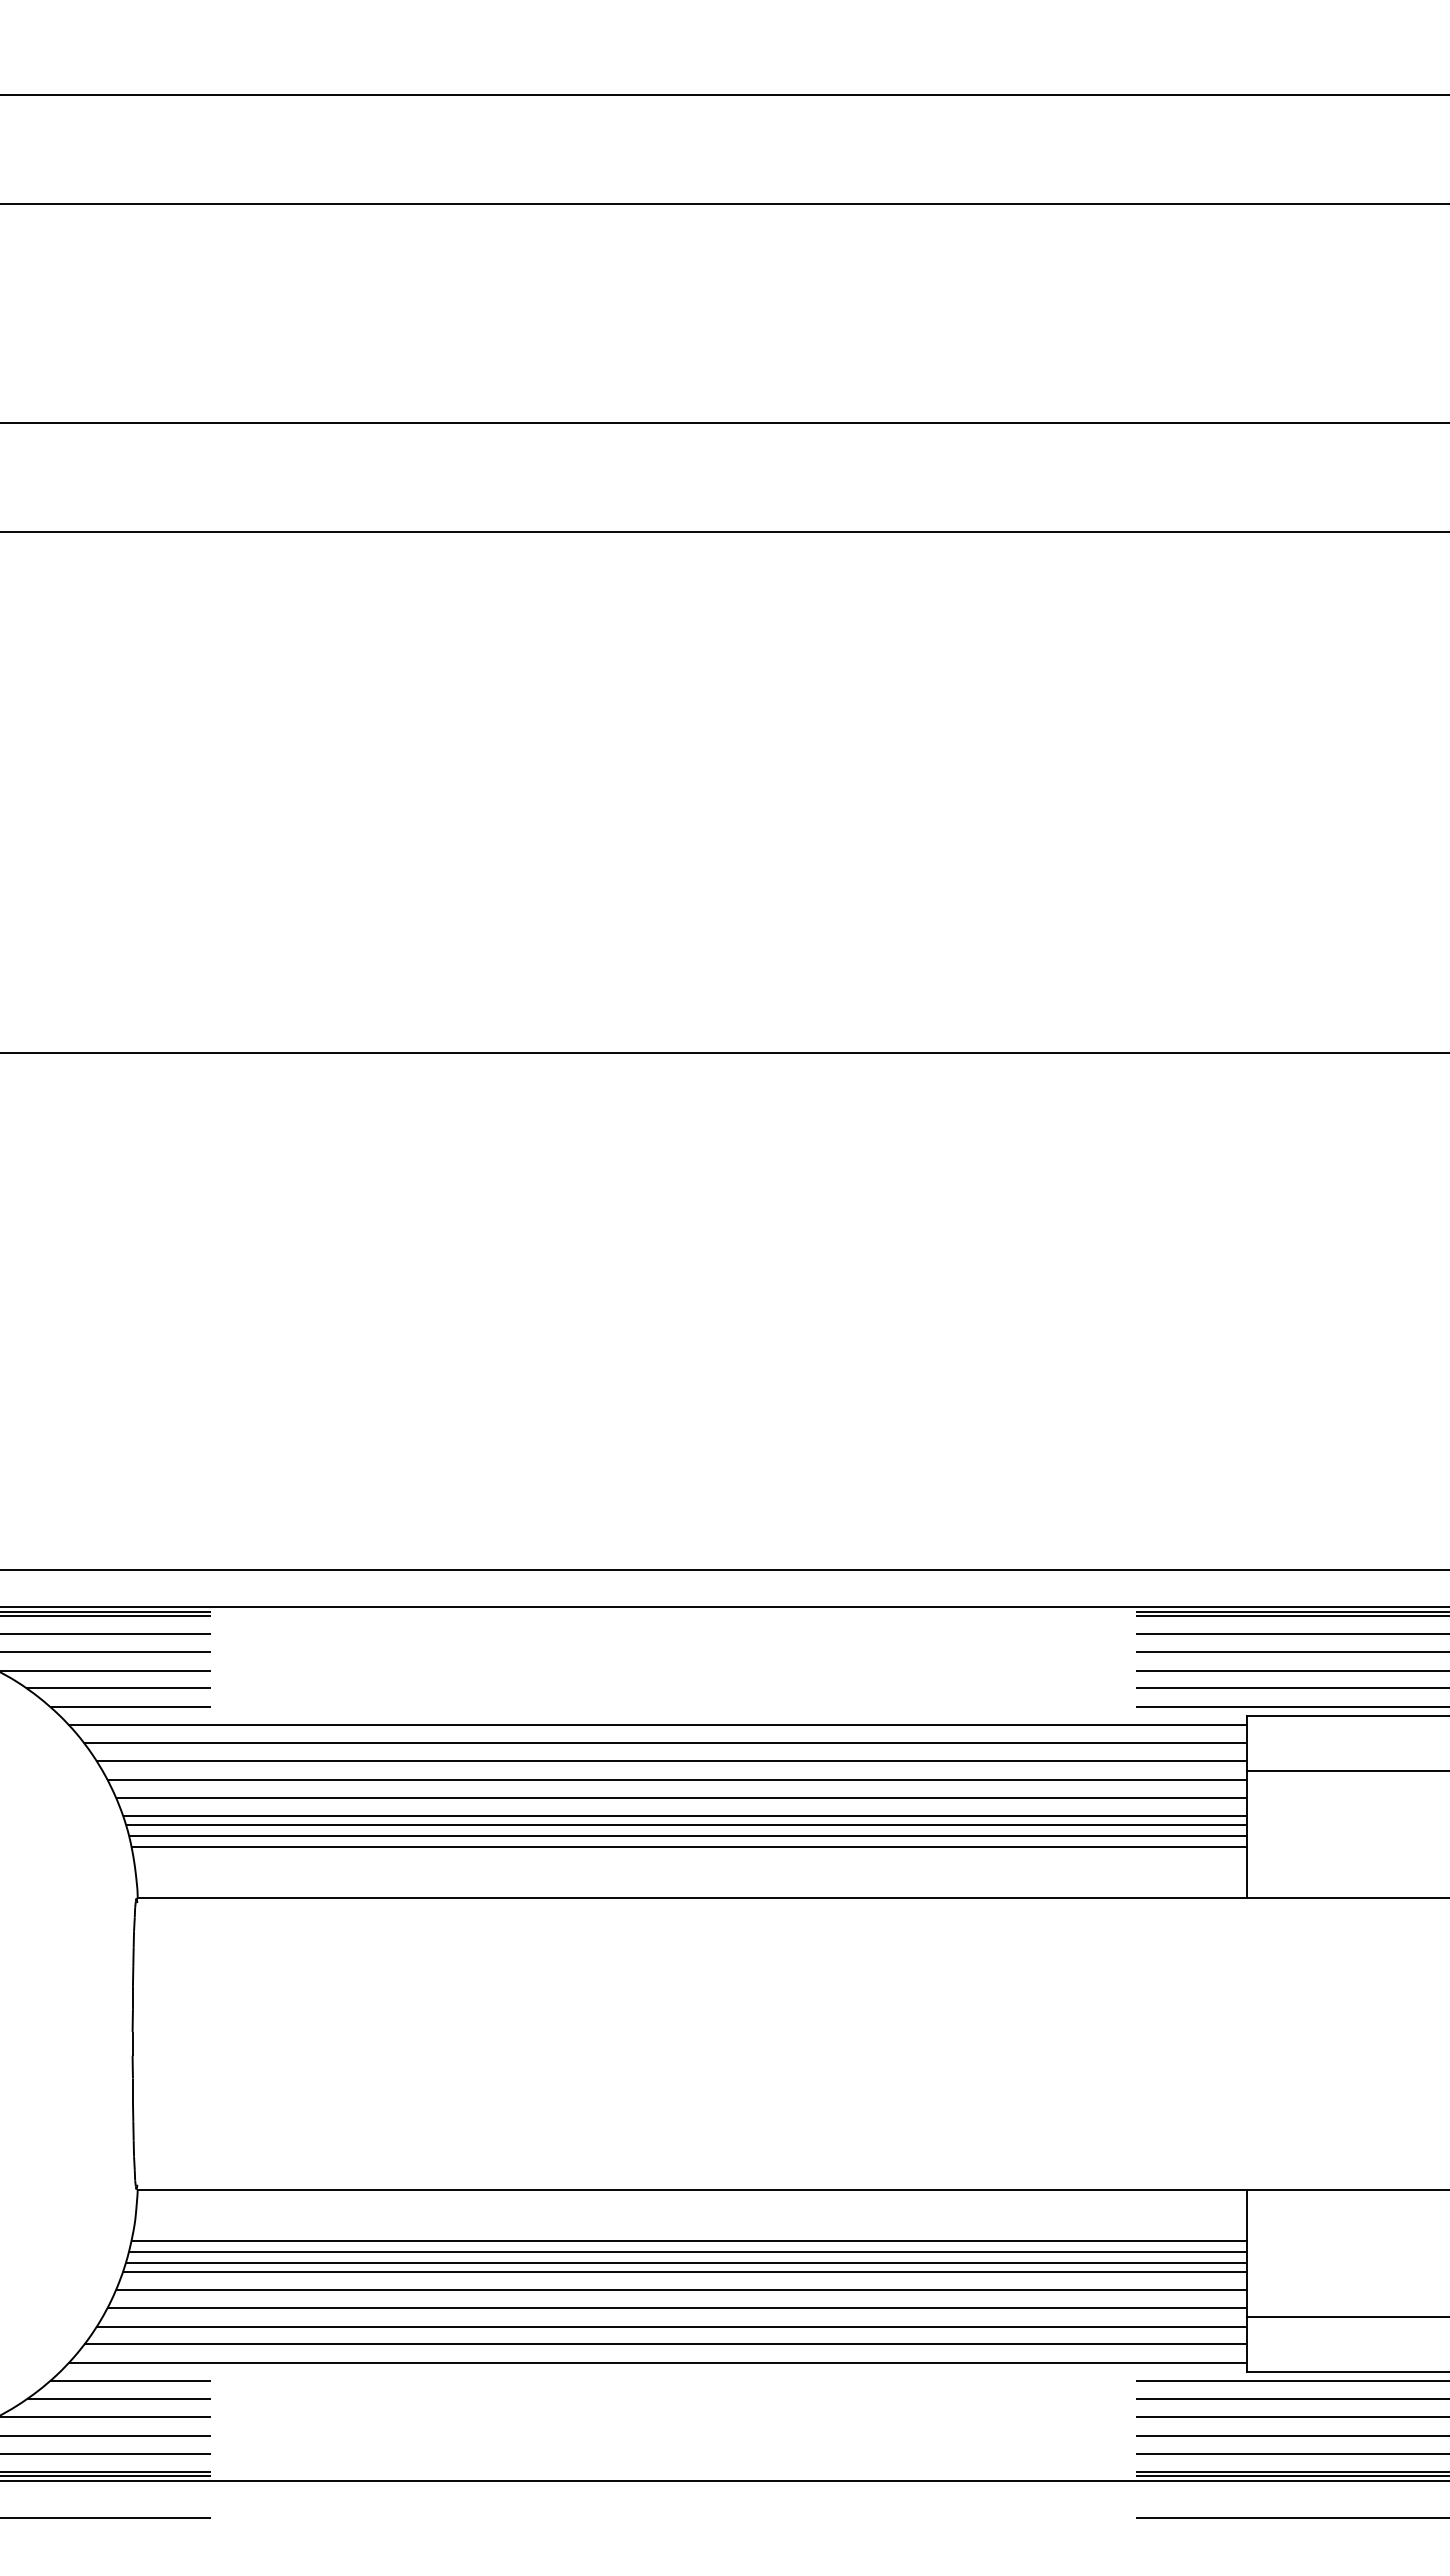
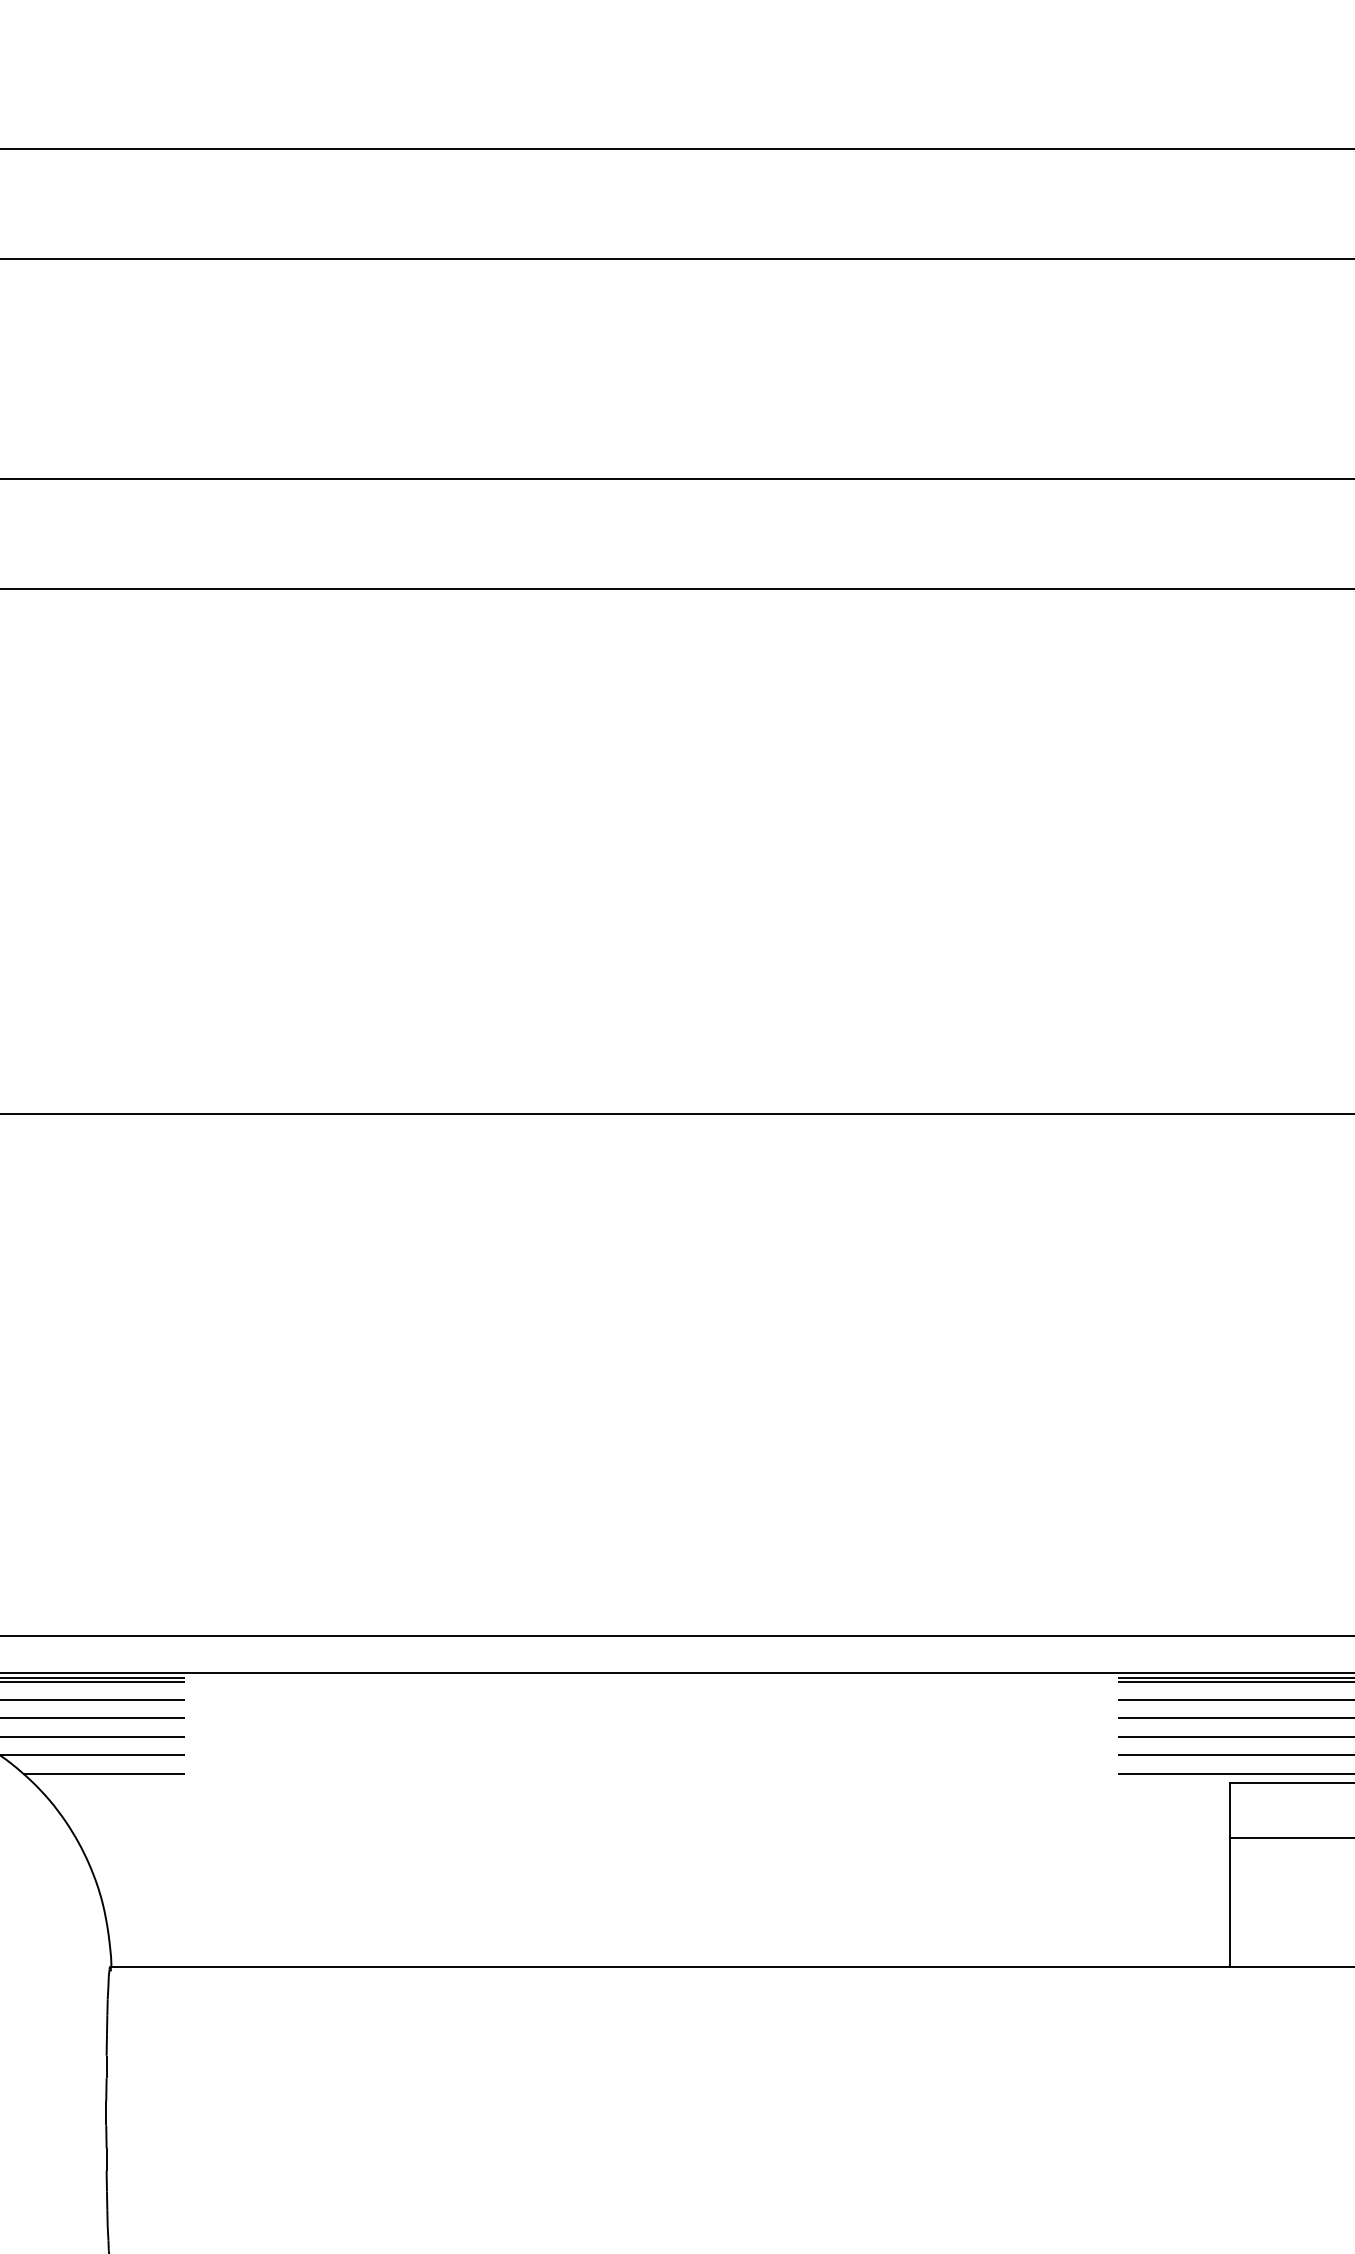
line: (657, 1724) -> (635, 1791), removed
line: (665, 1743) -> (643, 1810), removed
line: (671, 1761) -> (649, 1828), removed
line: (677, 1779) -> (655, 1846), removed
line: (681, 1797) -> (659, 1864), removed
line: (685, 1816) -> (663, 1884), removed
line: (686, 1825) -> (664, 1893), removed
line: (688, 1836) -> (666, 1904), removed
line: (689, 1847) -> (667, 1915), removed

